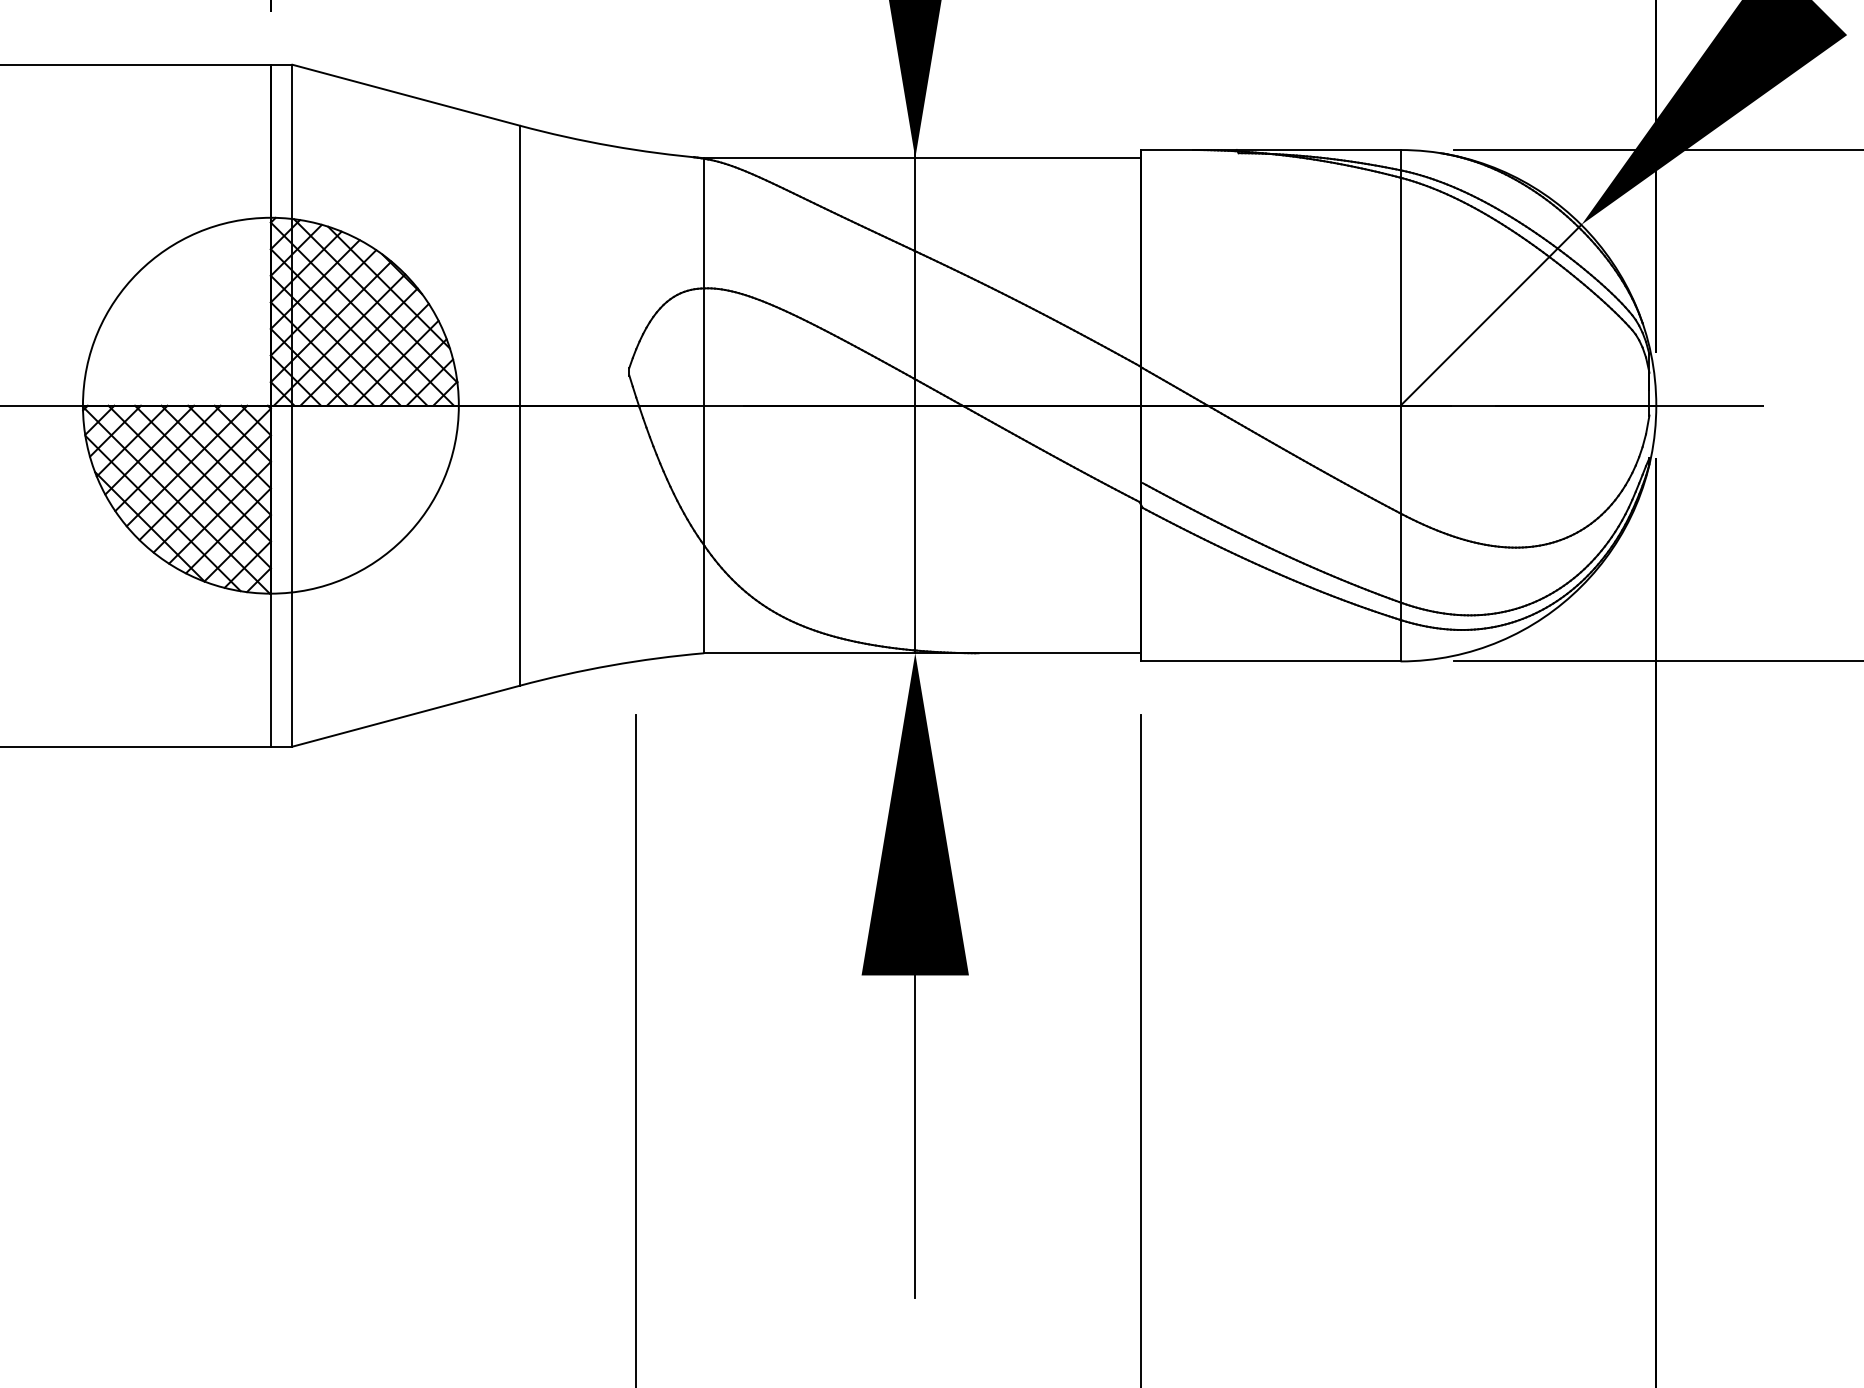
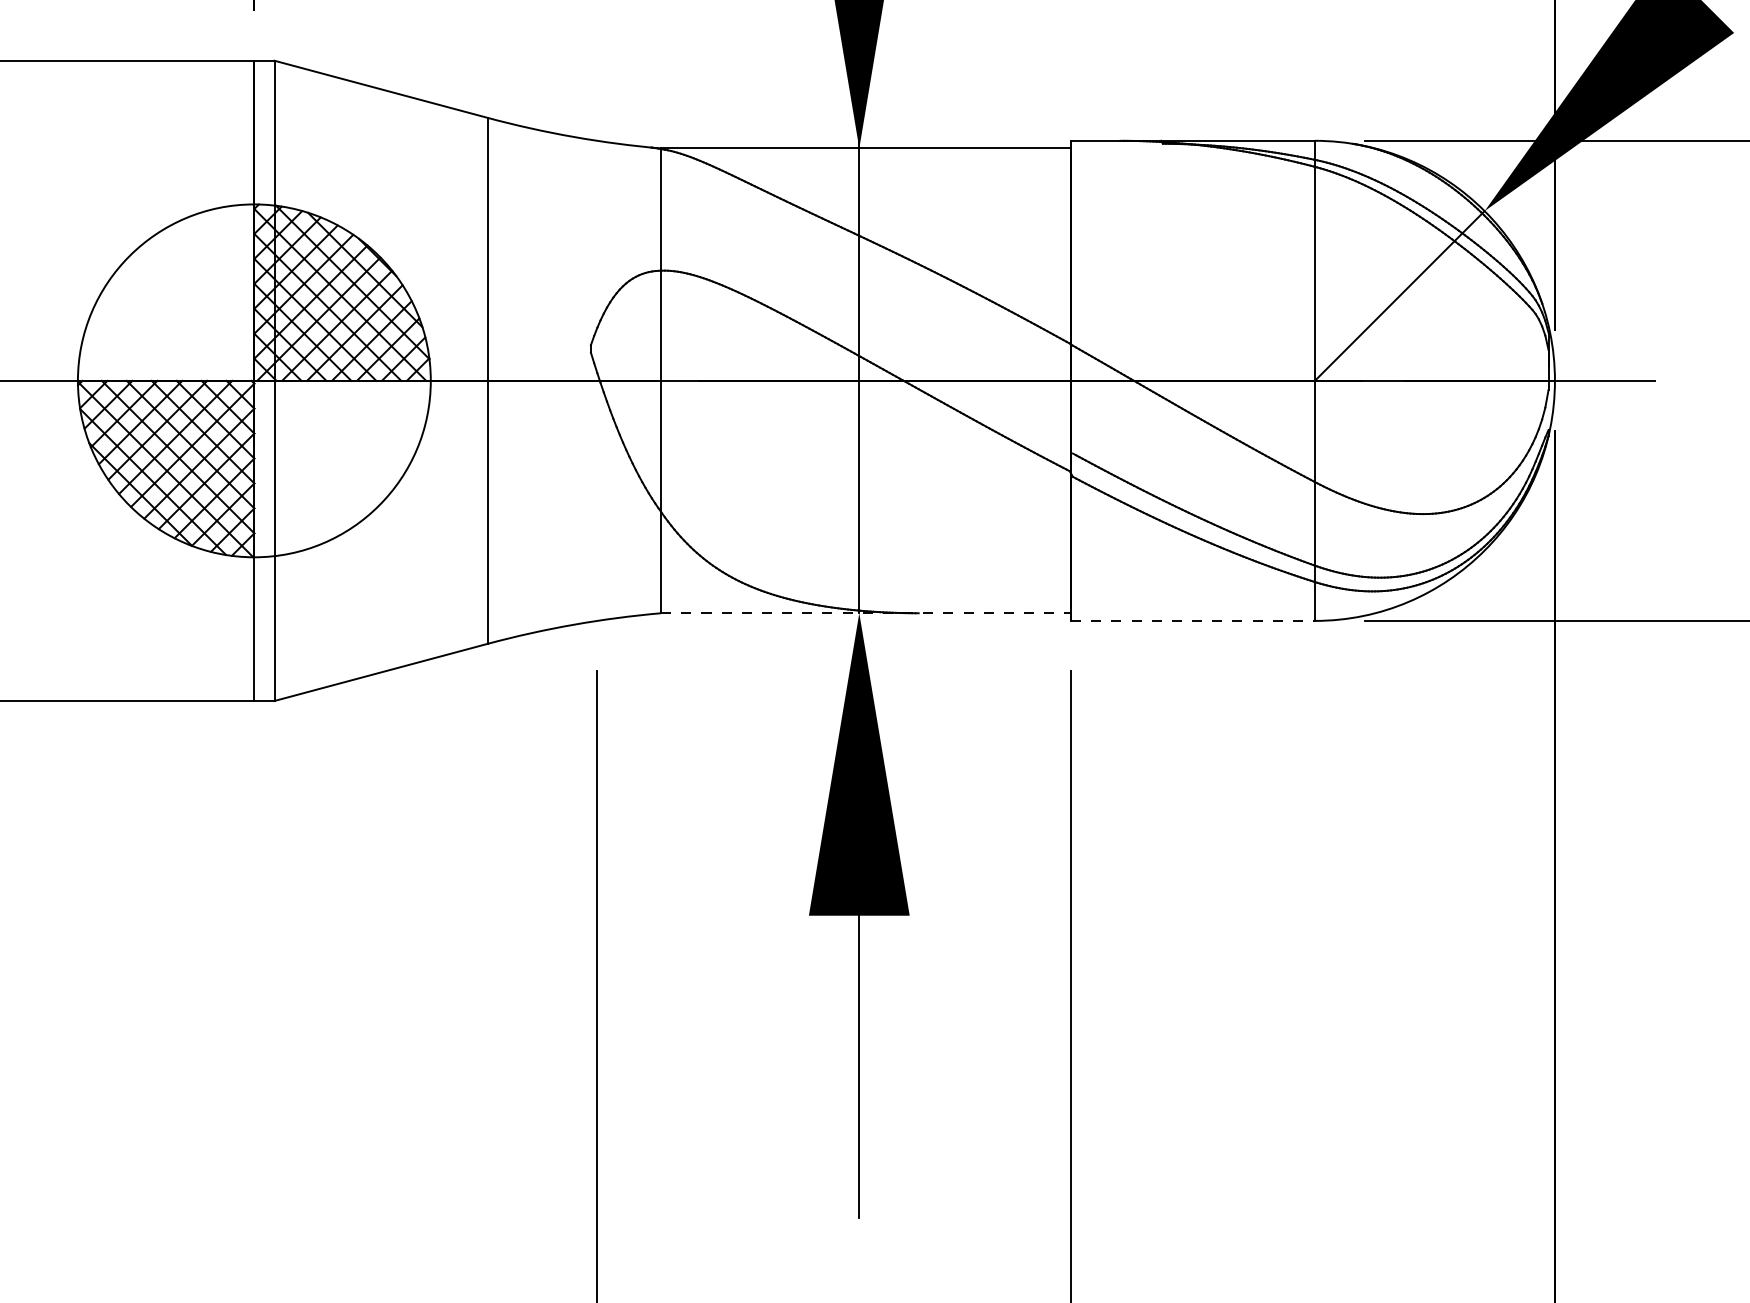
line: (922, 653) -> (866, 613), solid -> dashed
line: (1270, 660) -> (1192, 620), solid -> dashed

